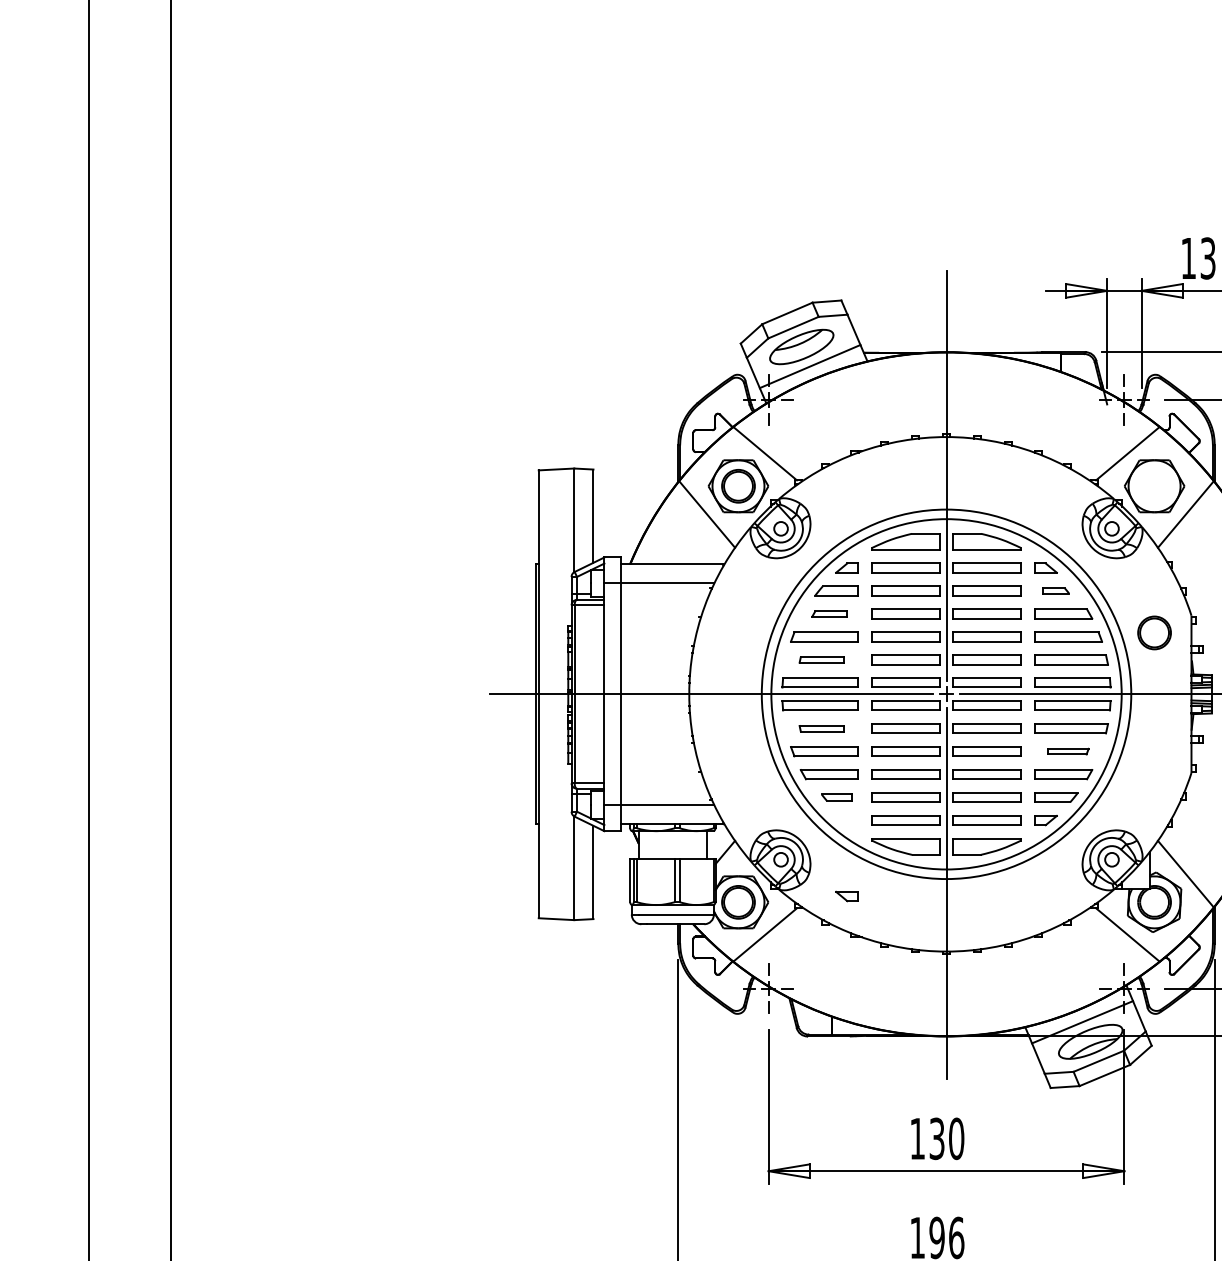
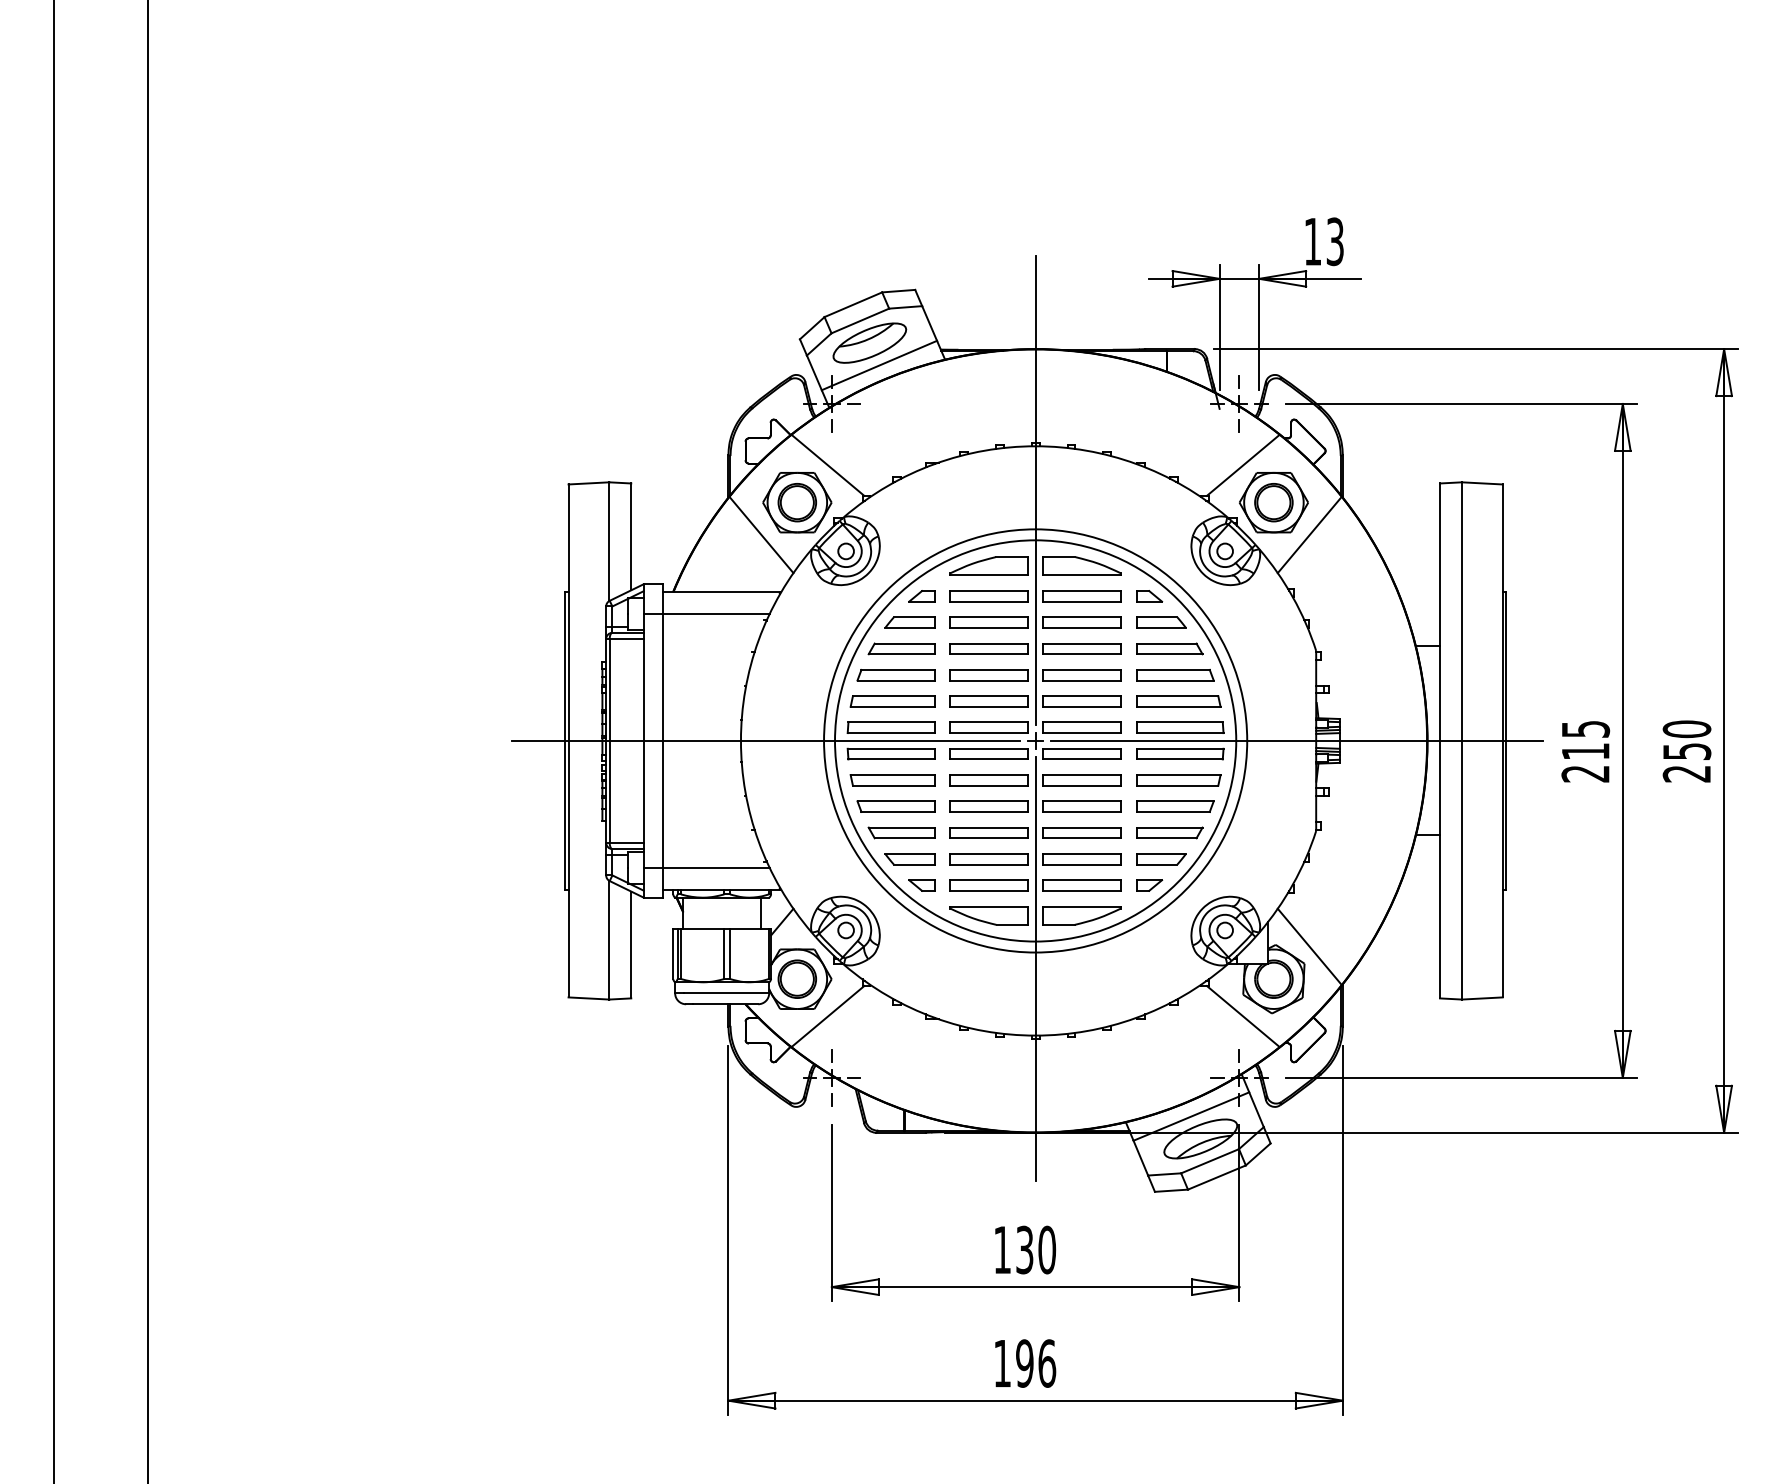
part: (1056, 590) -> (1161, 622), size x1.67
part: (829, 613) -> (901, 648), size x1.67
part: (1154, 632) -> (1273, 502), moved
part: (821, 659) -> (892, 701), size x1.67
part: (821, 728) -> (892, 780), size x1.67
part: (1068, 751) -> (1175, 806), size x1.67
part: (836, 797) -> (909, 859), size x1.43
part: (846, 896) -> (921, 885), moved

